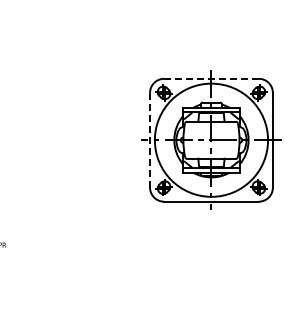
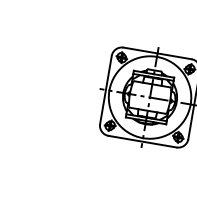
line: (211, 78) -> (157, 53), dashed -> solid
line: (150, 139) -> (106, 89), dashed -> solid

